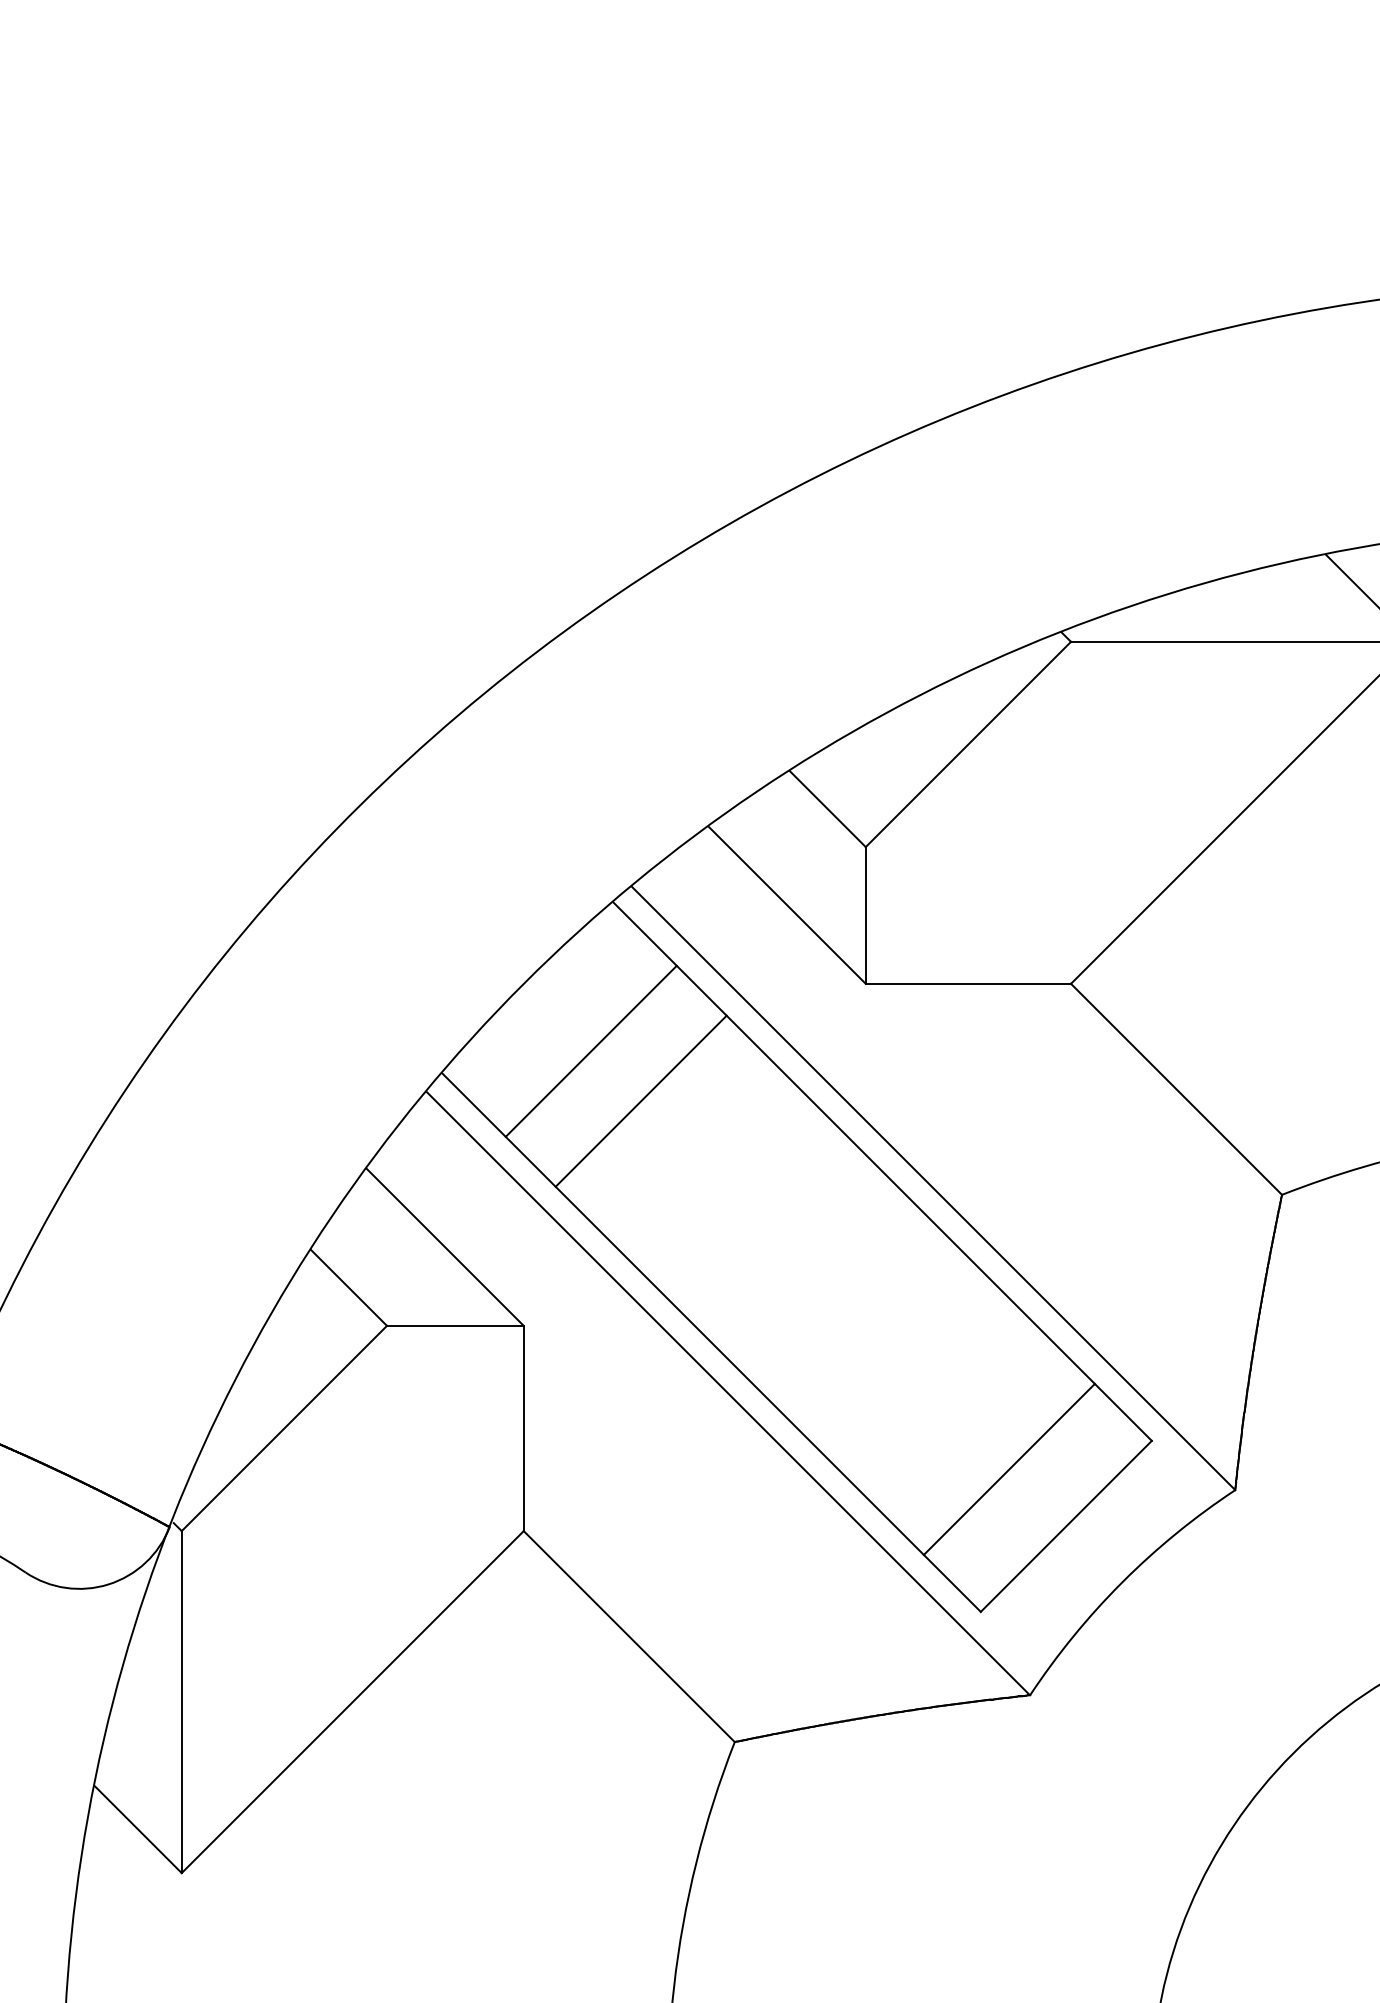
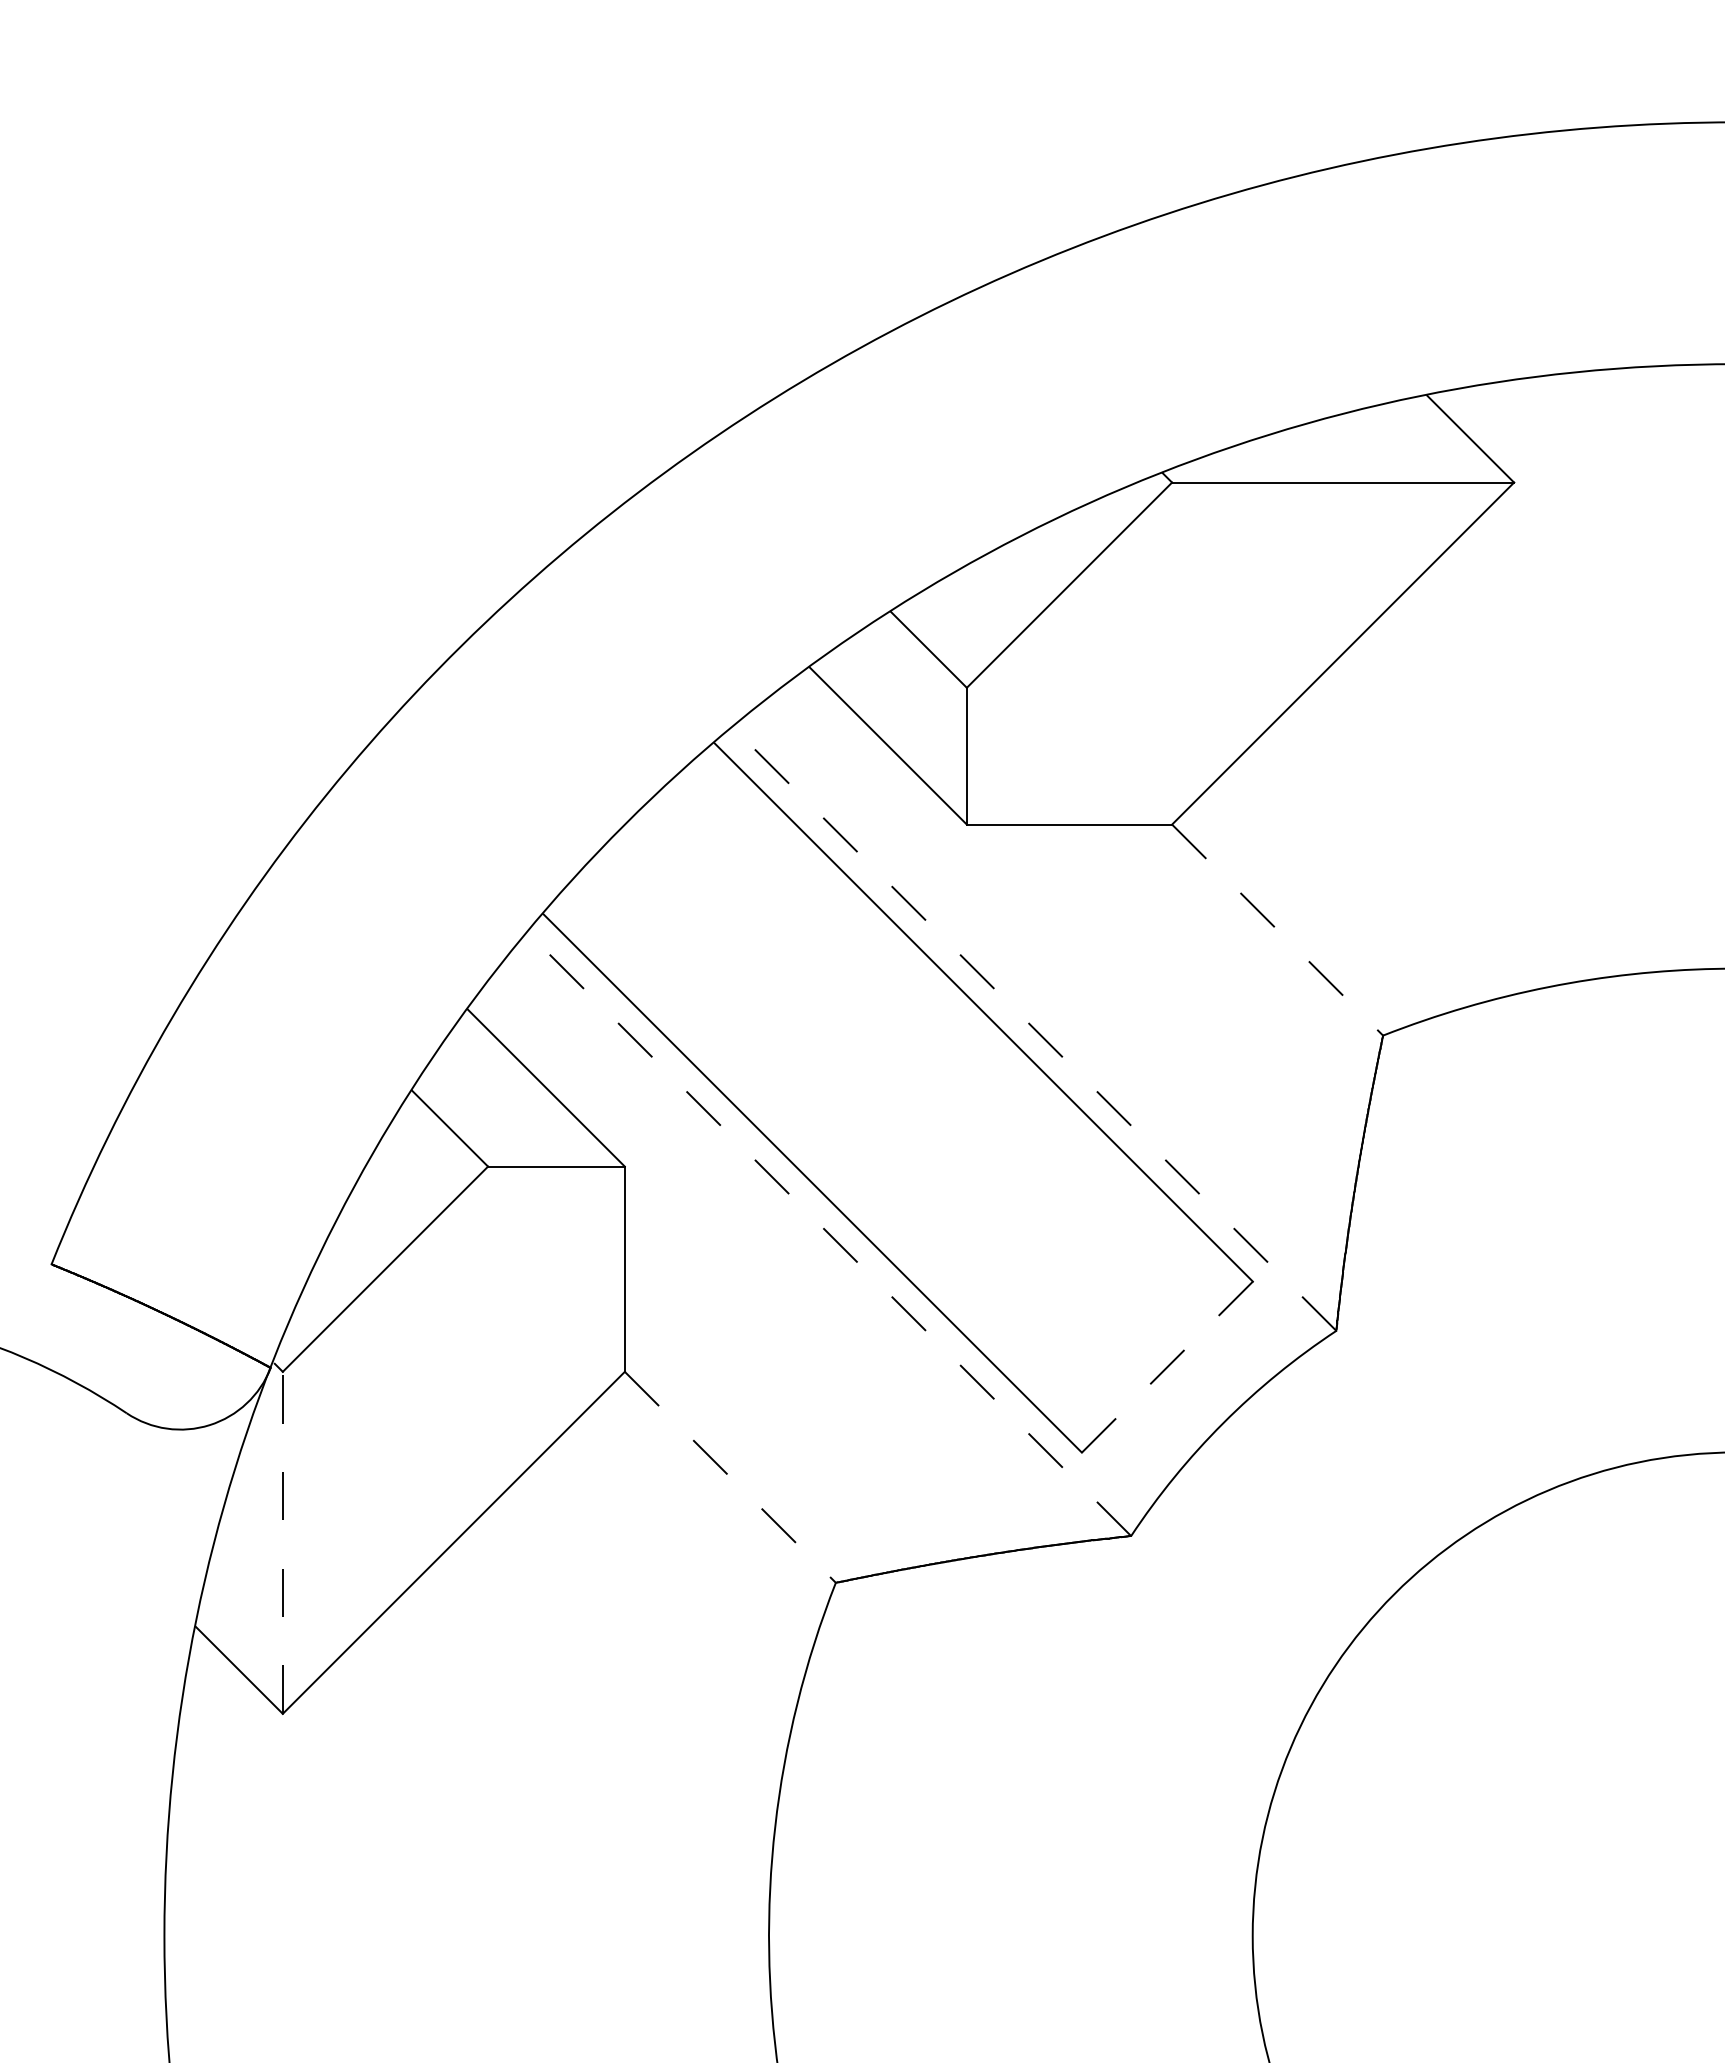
line: (590, 1050) -> (691, 891), removed
line: (1176, 1089) -> (1277, 930), solid -> dashed
line: (640, 1100) -> (741, 941), removed
line: (933, 1188) -> (1034, 1029), solid -> dashed
line: (728, 1393) -> (829, 1234), solid -> dashed
line: (1008, 1468) -> (1109, 1309), removed
line: (1066, 1526) -> (1167, 1367), solid -> dashed
line: (629, 1636) -> (730, 1477), solid -> dashed
line: (181, 1701) -> (282, 1542), solid -> dashed

